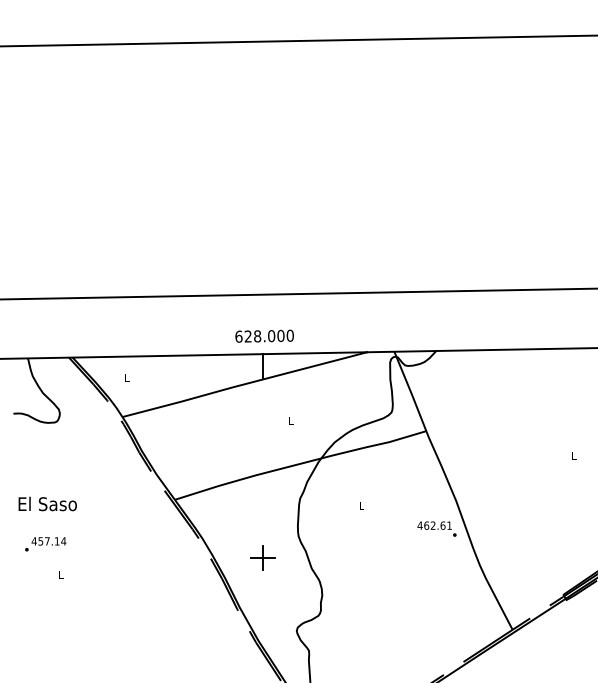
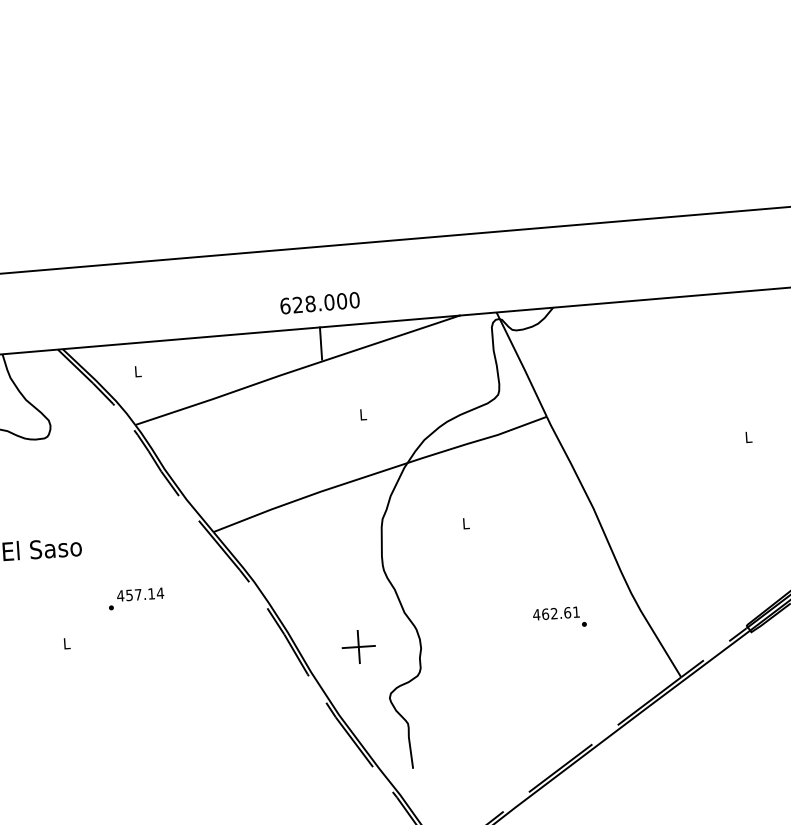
text: (436, 528) -> (559, 617), moved
text: (45, 544) -> (136, 599), moved
part: (262, 557) -> (357, 646), moved

